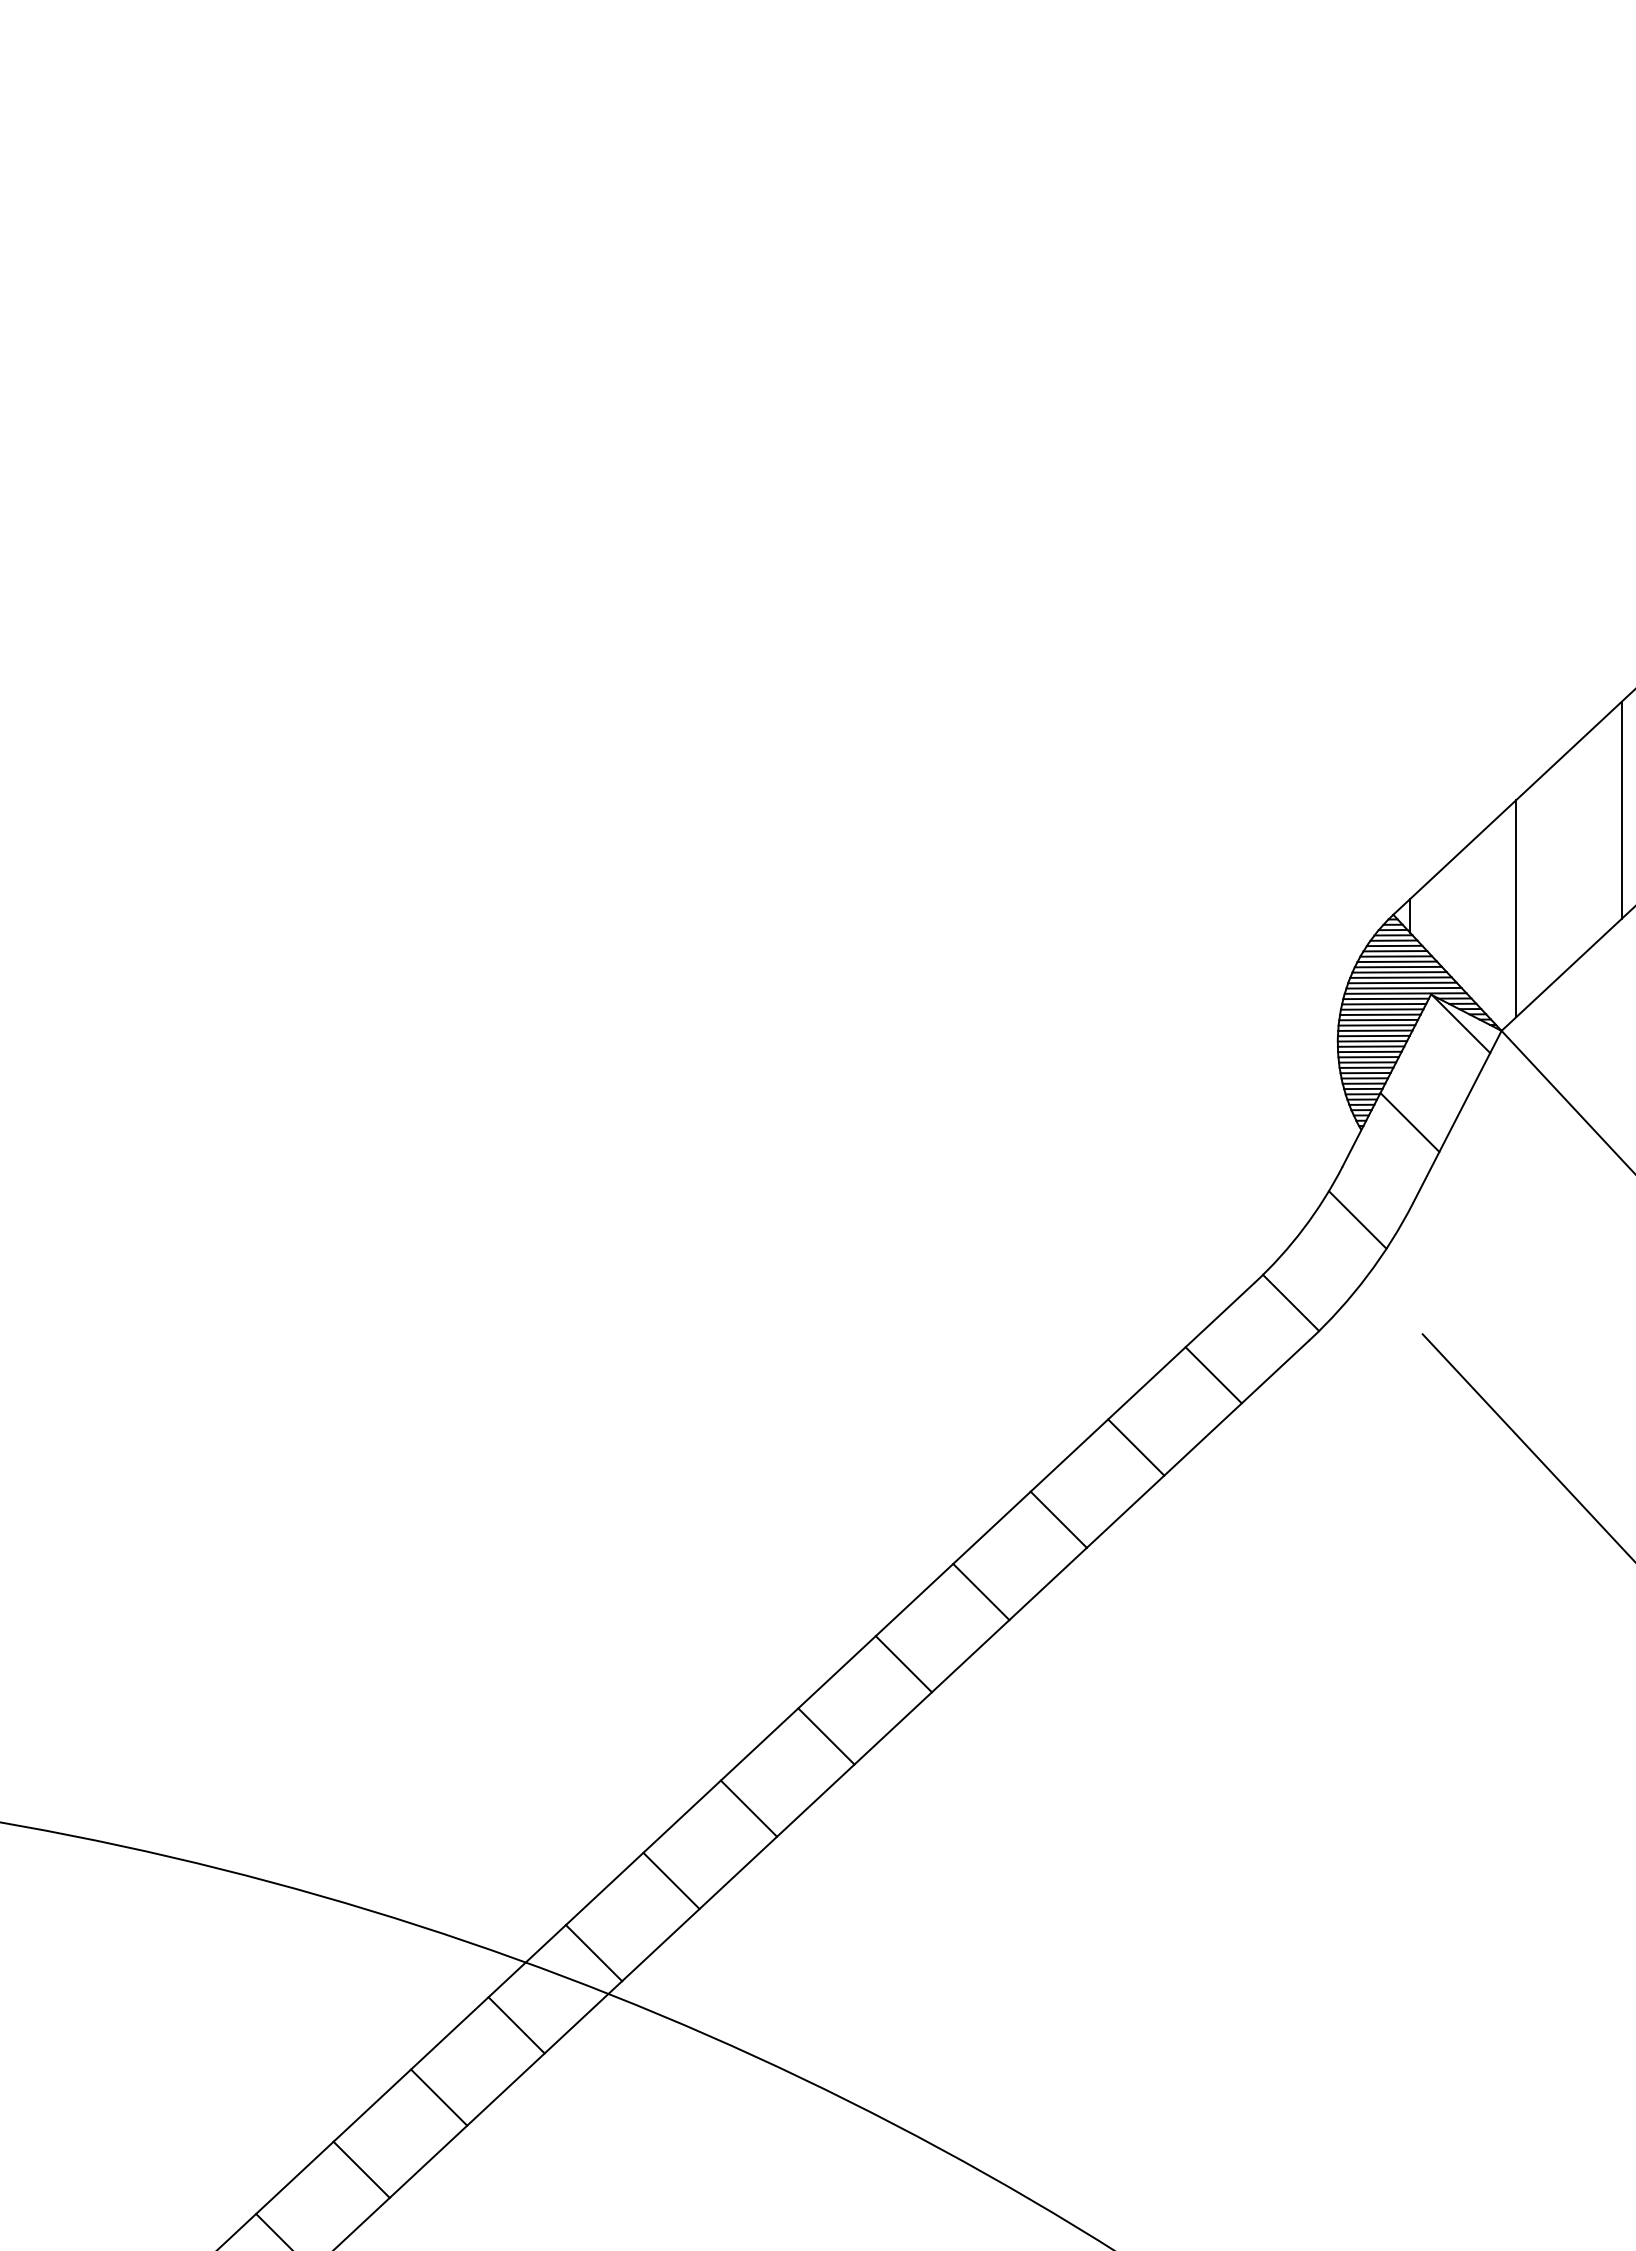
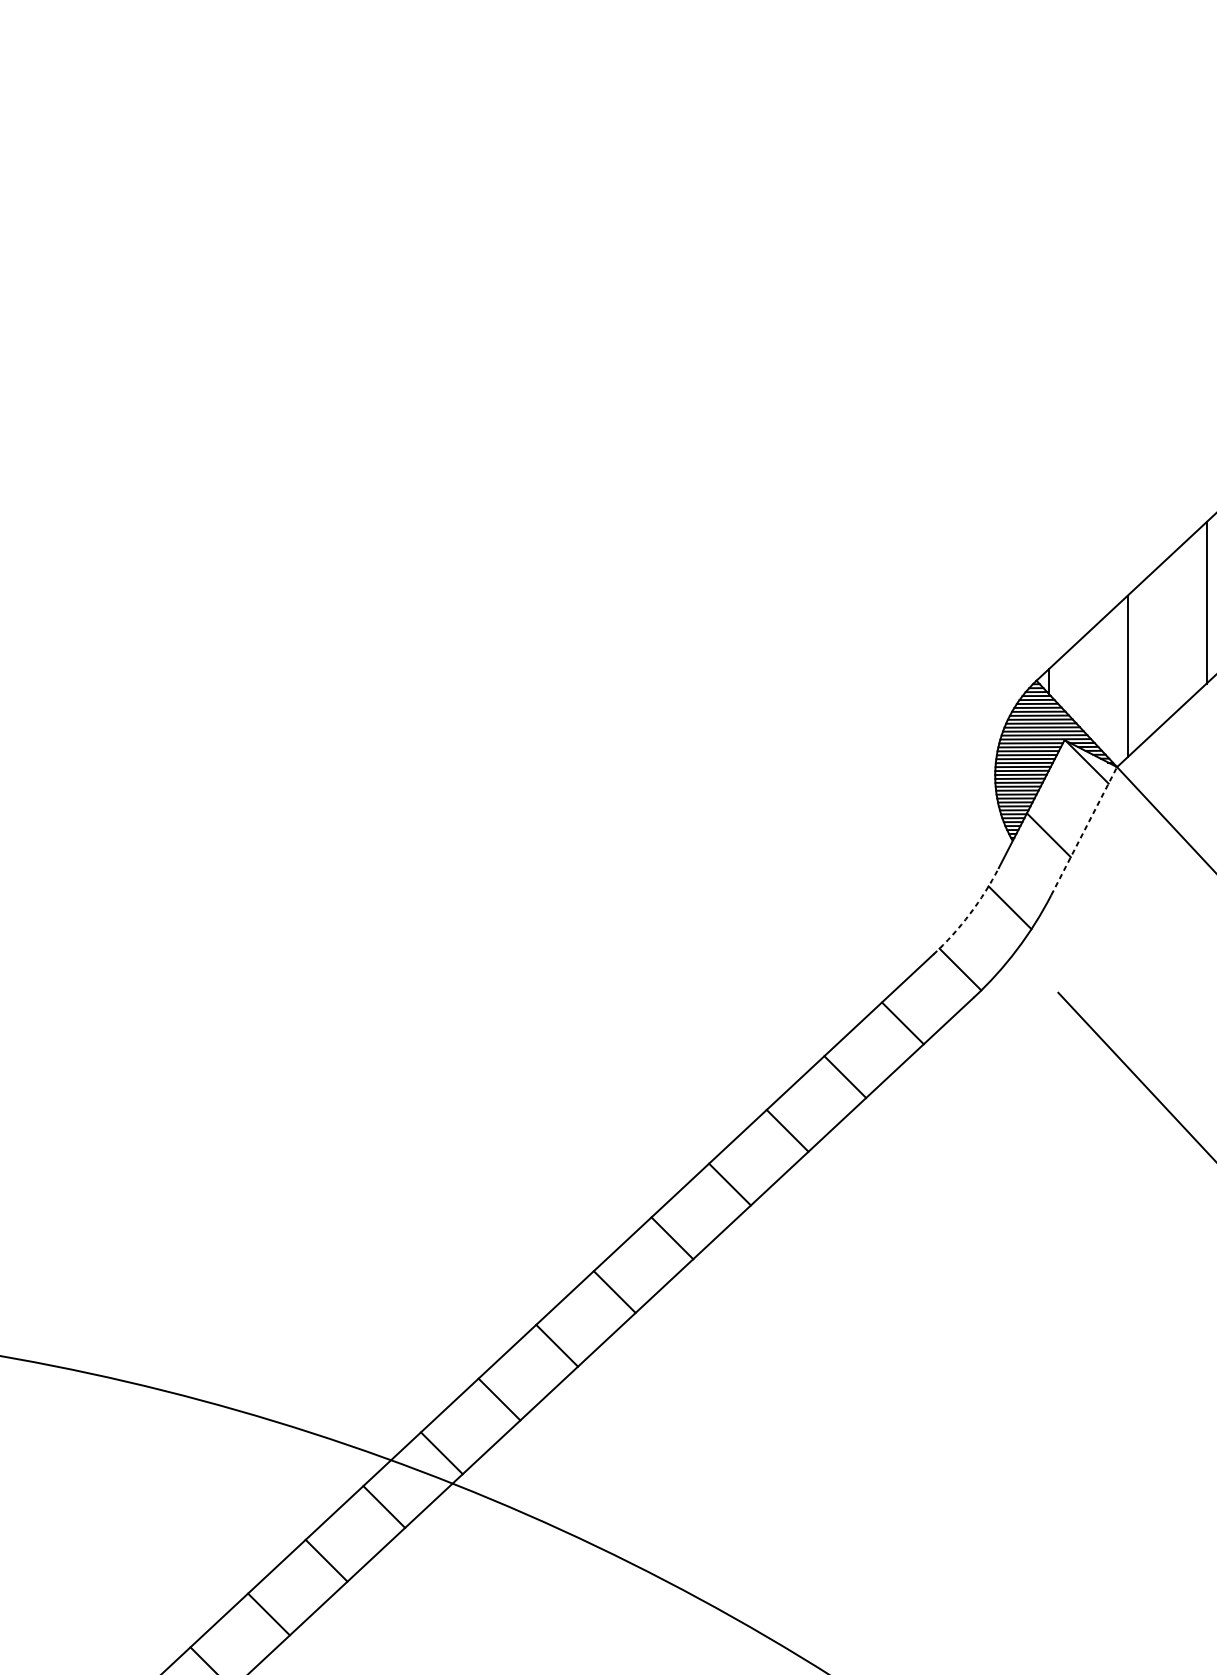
line: (1457, 1116) -> (1084, 830), solid -> dashed
arc: (1303, 1228) -> (969, 914), solid -> dashed

